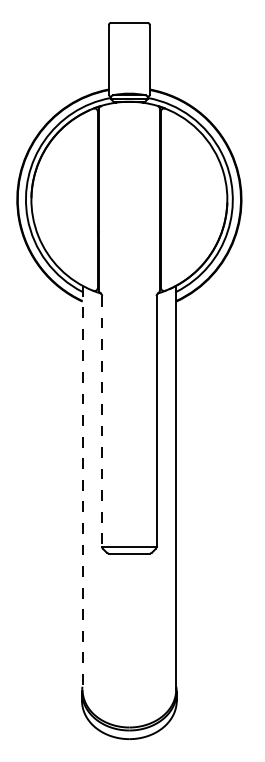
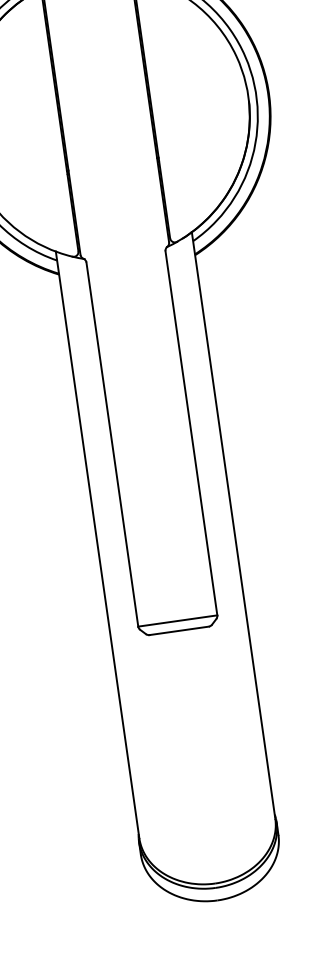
line: (102, 421) -> (112, 444), dashed -> solid
line: (82, 487) -> (97, 544), dashed -> solid

